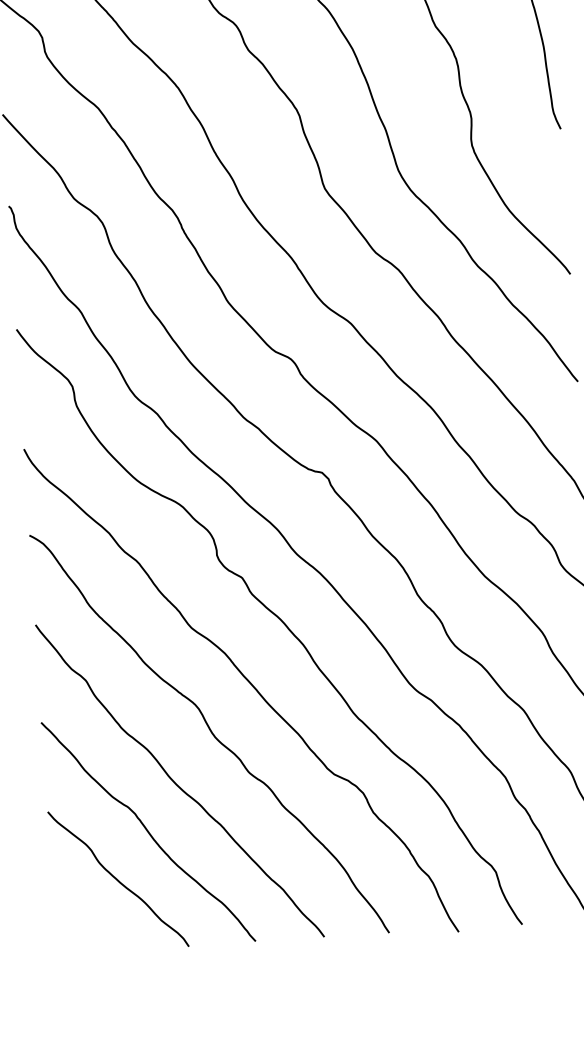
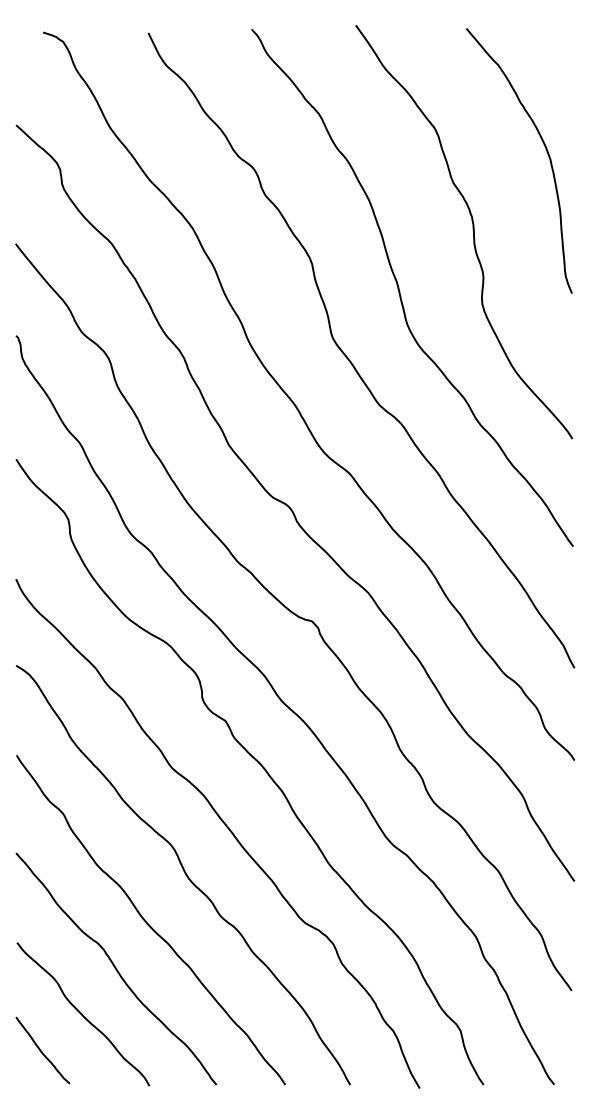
curve: (78, 917) -> (41, 1050), added

